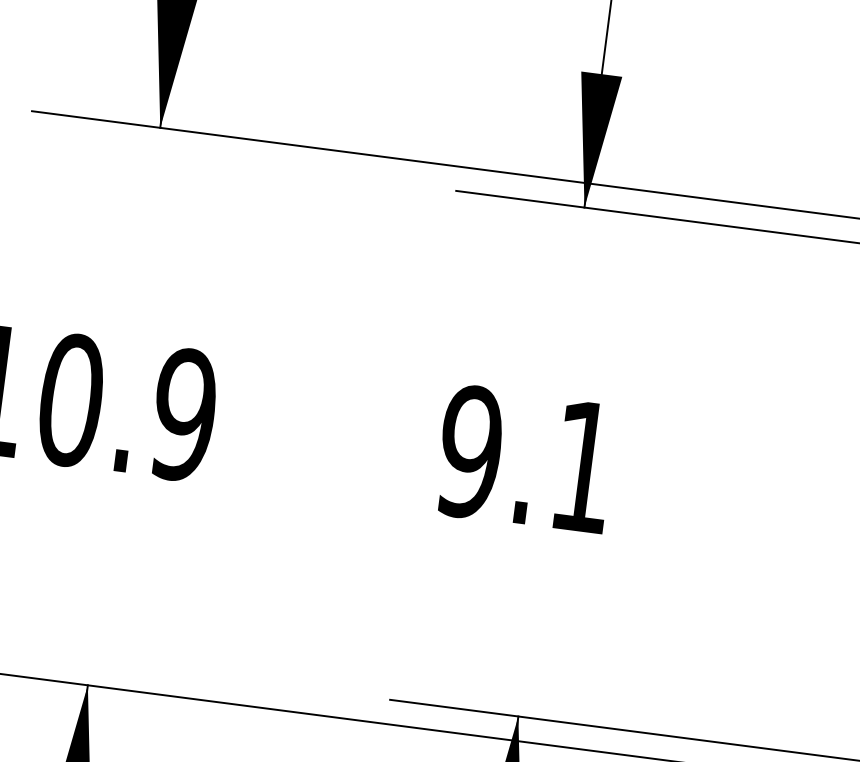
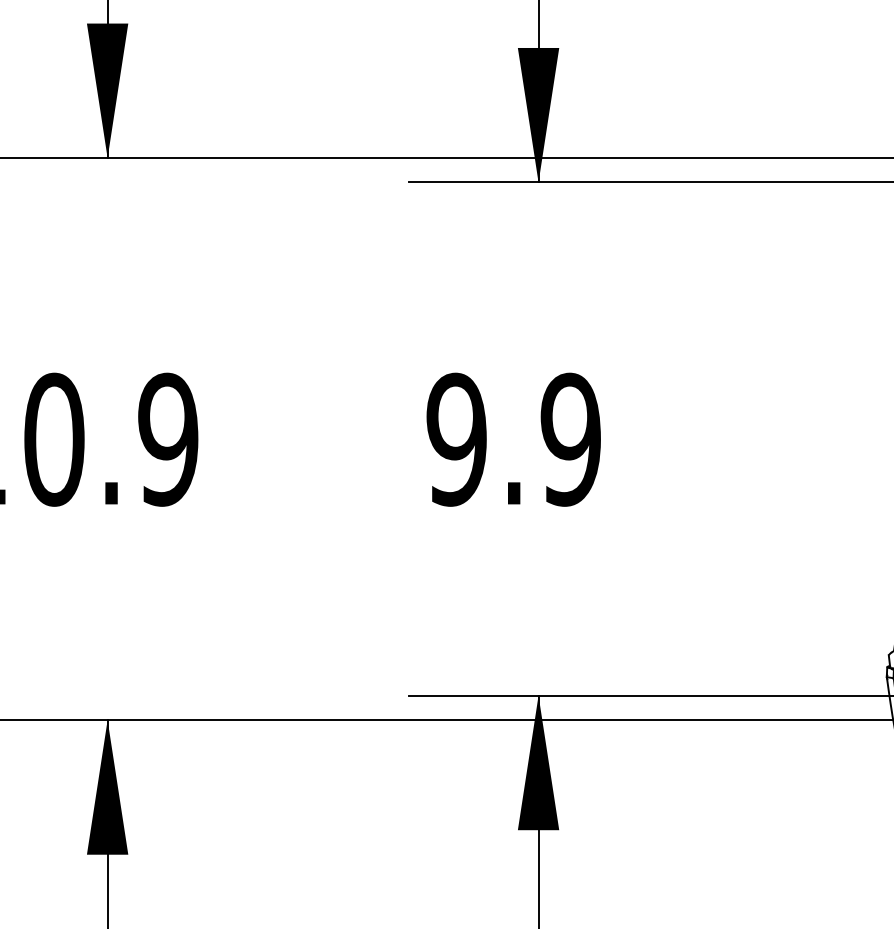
text: (583, 466) -> (570, 439), 9.1 -> 9.9

